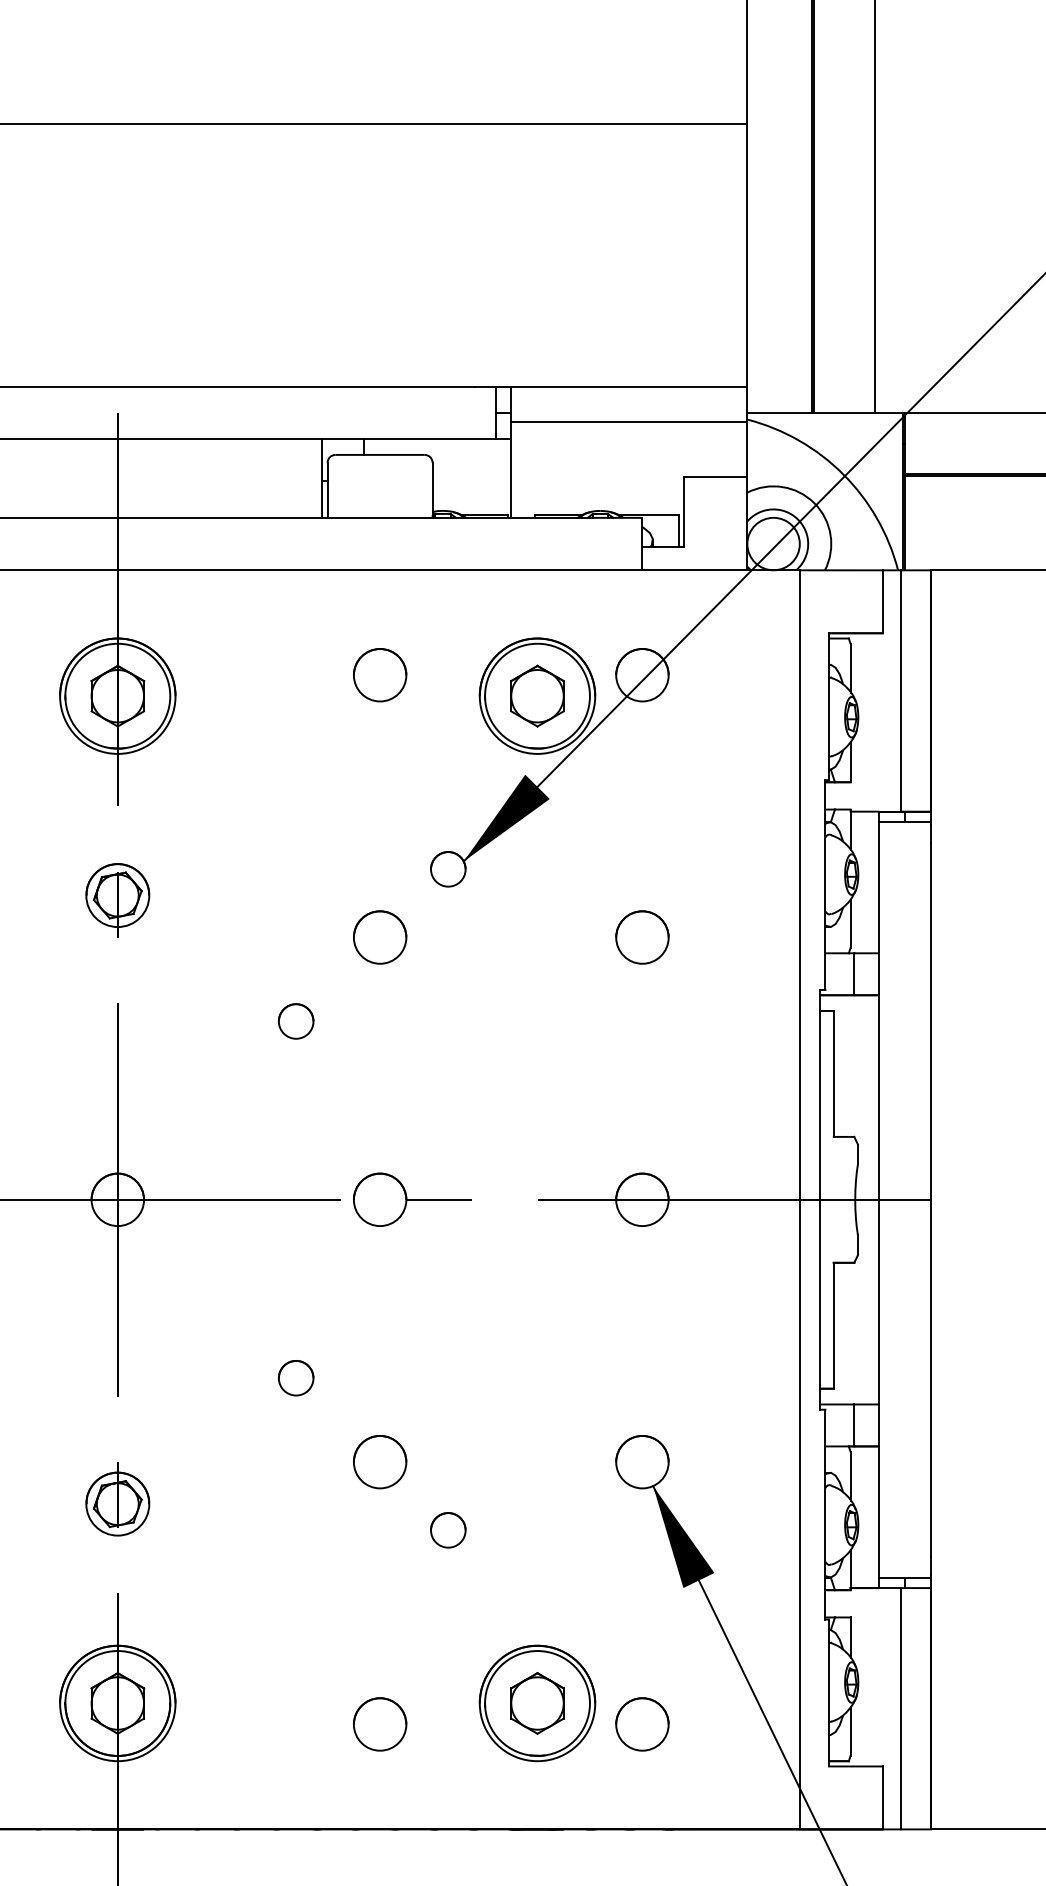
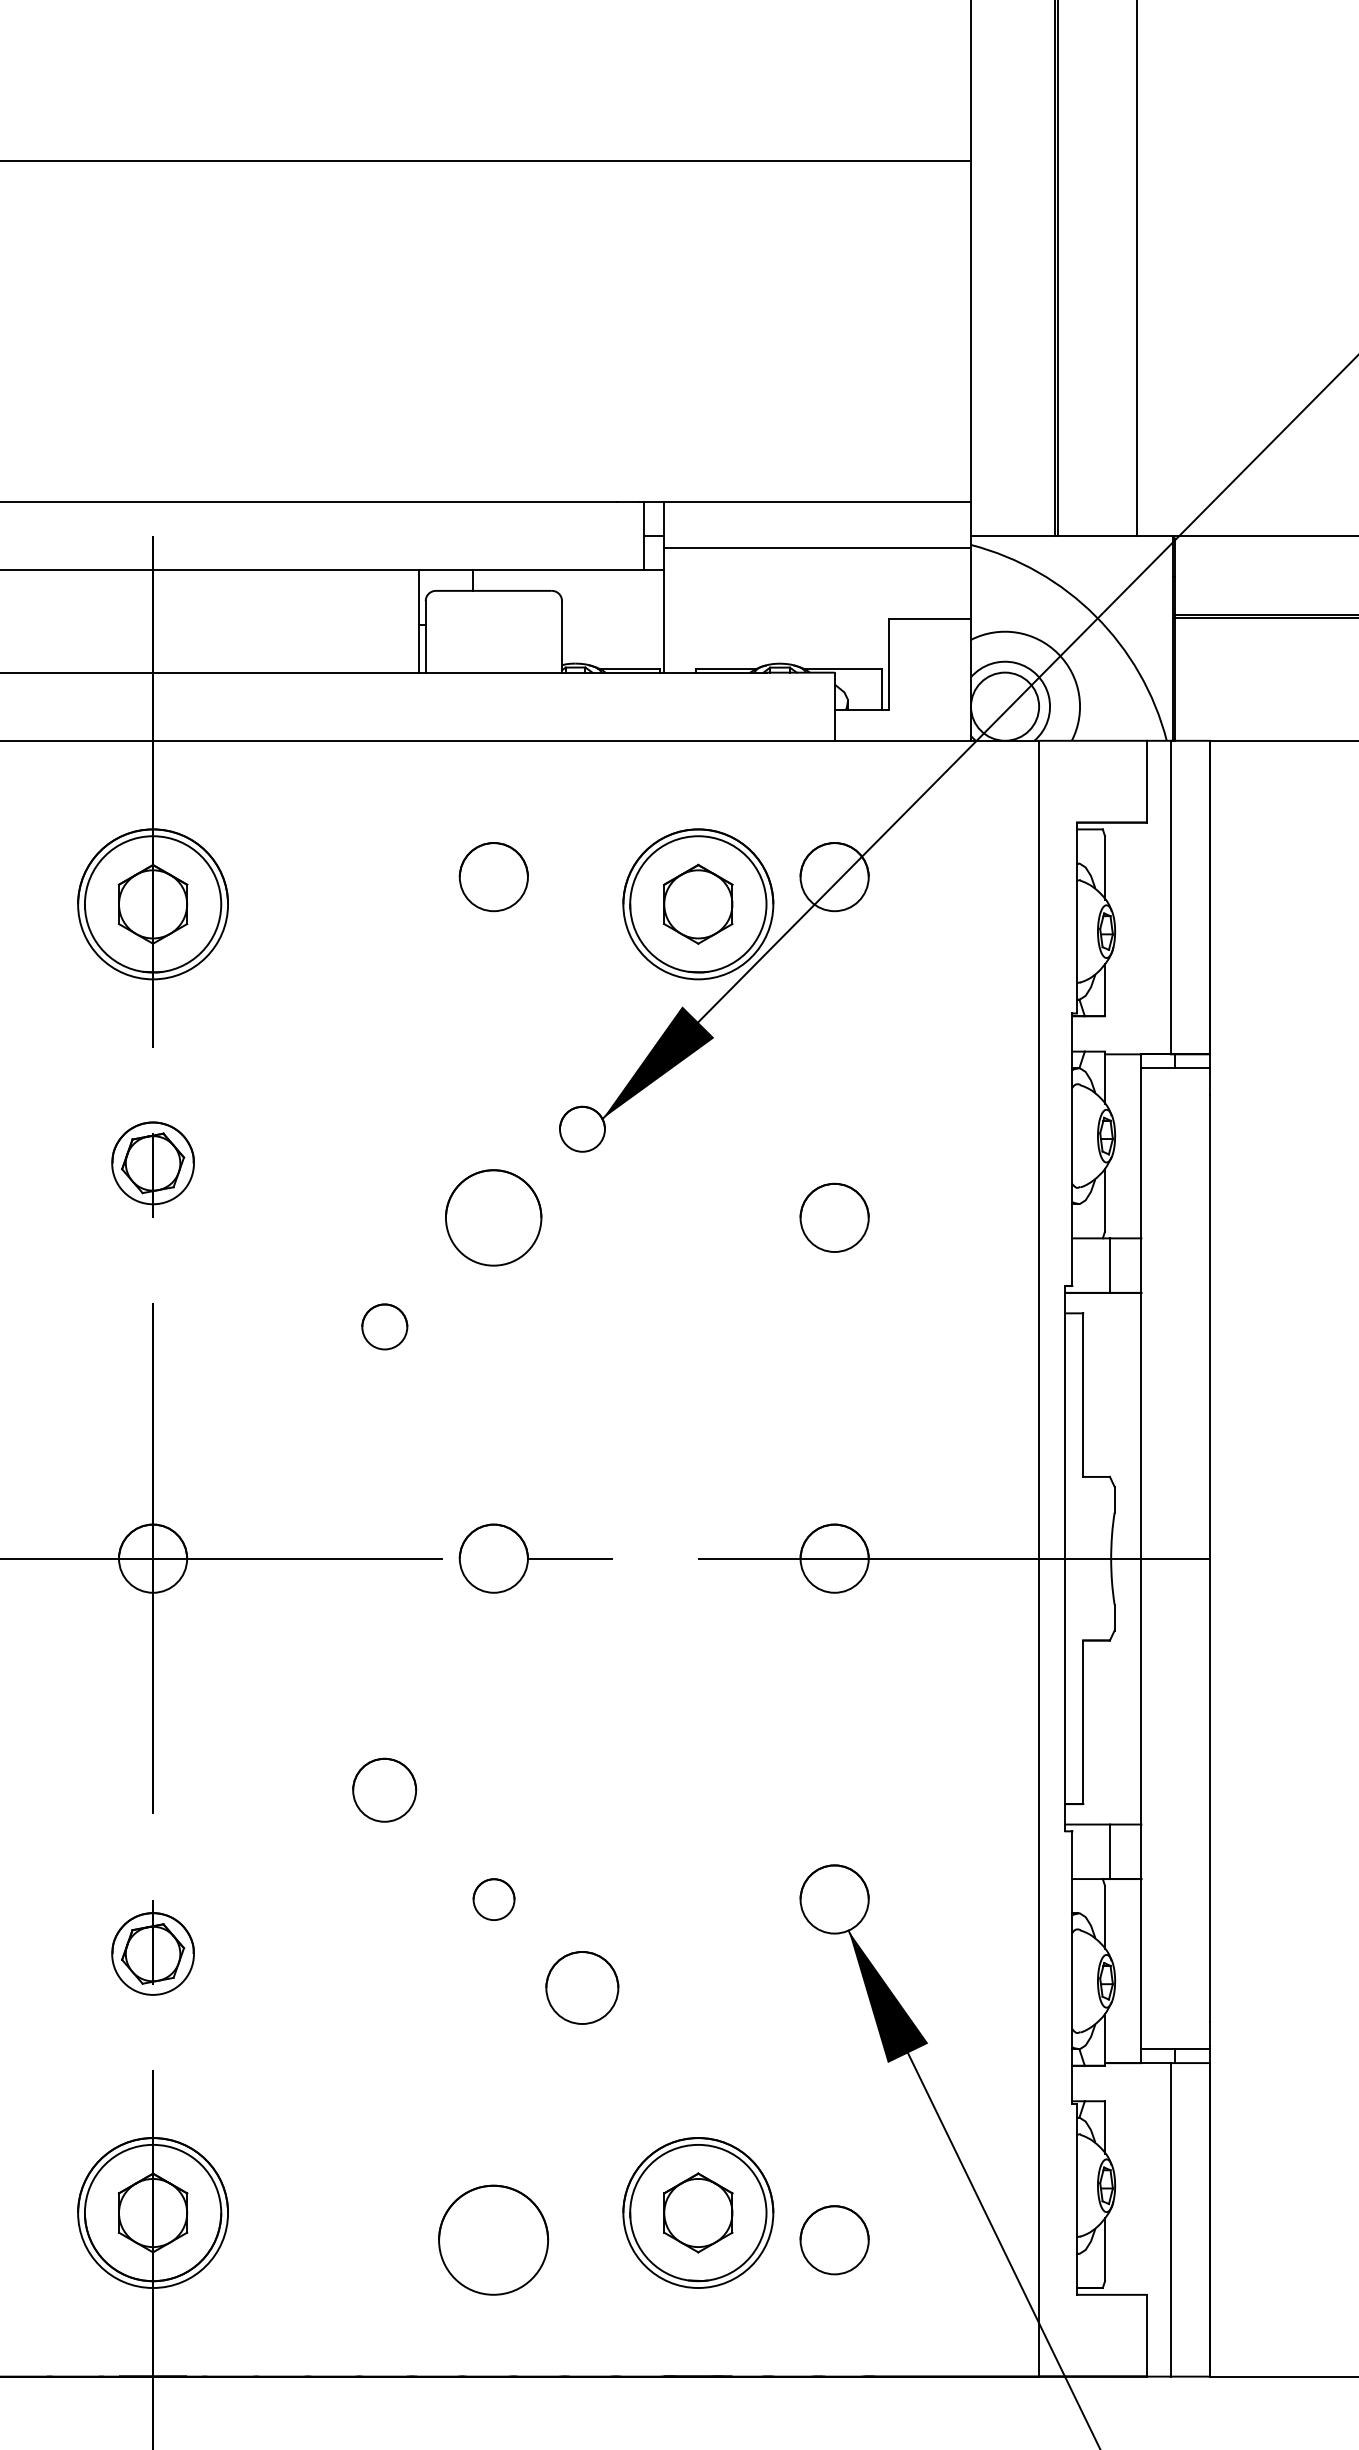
circle: (380, 937) -> (494, 1217), size x1.4
circle: (296, 1378) -> (385, 1790), size x1.4
circle: (380, 1462) -> (494, 1899), size x0.6
circle: (448, 1530) -> (582, 1988), size x1.6
circle: (380, 1724) -> (494, 2240), size x1.6

